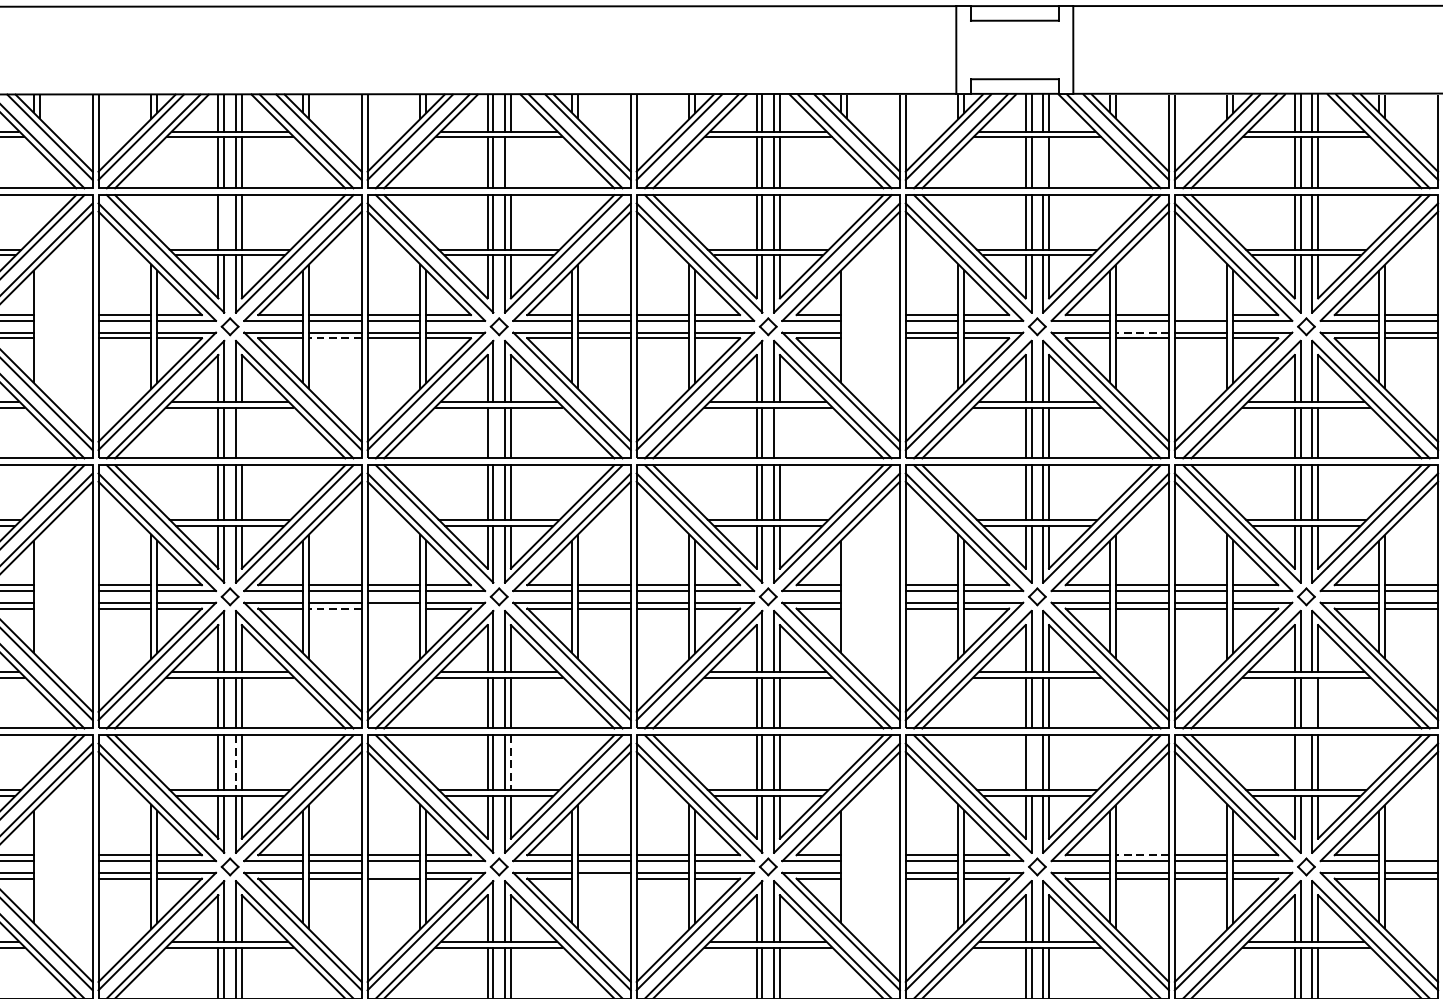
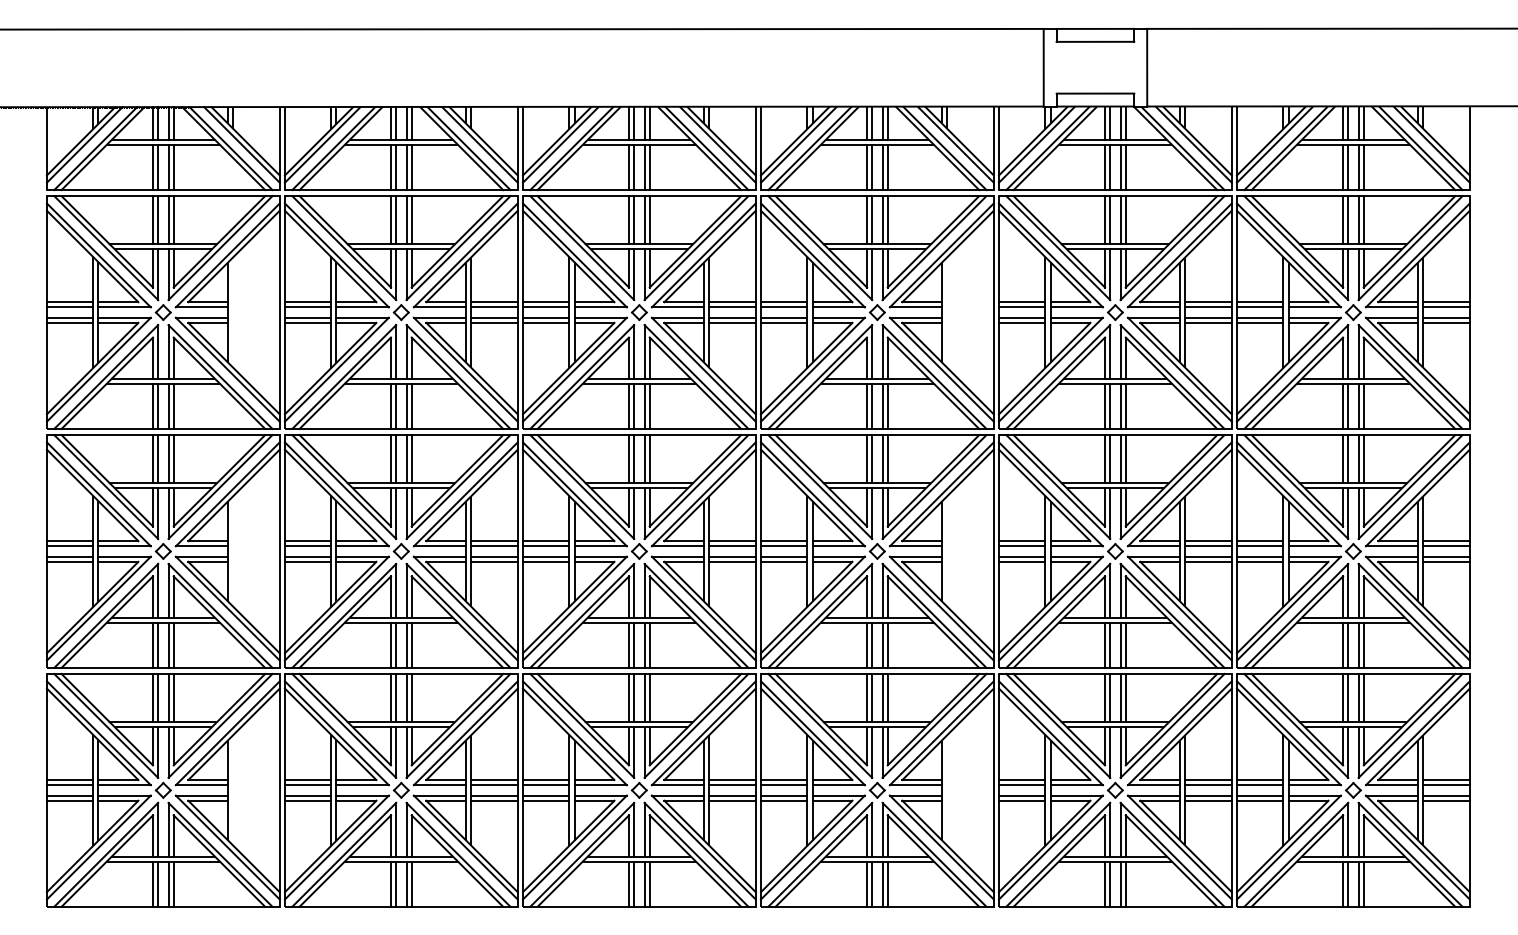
line: (510, 162) -> (649, 167), added
line: (1043, 162) -> (1120, 167), added
line: (224, 222) -> (396, 220), added
line: (1201, 315) -> (1260, 302), added
line: (1141, 332) -> (1207, 317), dashed -> solid
line: (334, 337) -> (493, 322), dashed -> solid
line: (241, 432) -> (411, 406), added
line: (493, 432) -> (634, 406), added
line: (779, 432) -> (887, 406), added
line: (334, 608) -> (493, 561), dashed -> solid
line: (393, 608) -> (545, 561), added
line: (1312, 702) -> (1358, 644), added
line: (1031, 761) -> (1110, 697), added
line: (1300, 761) -> (1348, 697), added
line: (235, 763) -> (406, 698), dashed -> solid
line: (510, 763) -> (649, 698), dashed -> solid
line: (1141, 855) -> (1207, 780), dashed -> solid
line: (1411, 855) -> (1446, 780), added
line: (393, 872) -> (545, 795), added
line: (604, 878) -> (732, 800), added

